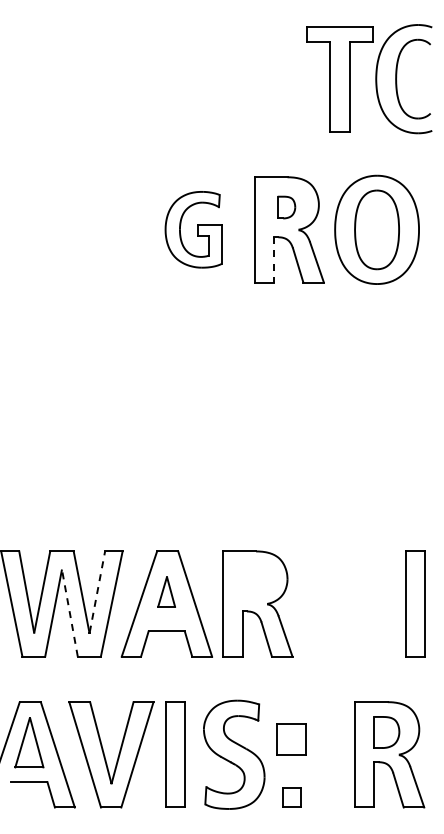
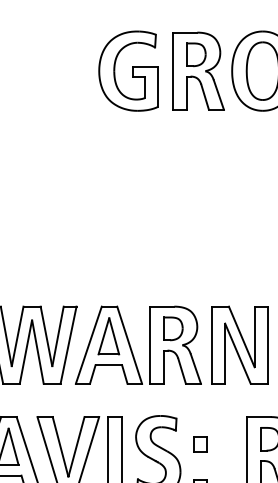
part: (286, 207) -> (196, 54), size x1.43
part: (193, 229) -> (128, 70), size x1.43
line: (273, 259) -> (187, 92), dashed -> solid
part: (255, 581) -> (173, 328), added
line: (97, 591) -> (58, 336), dashed -> solid
part: (166, 591) -> (108, 336), size x1.67
part: (345, 603) -> (239, 344), added
line: (69, 613) -> (37, 352), dashed -> solid
part: (291, 739) -> (200, 444), size x0.62

